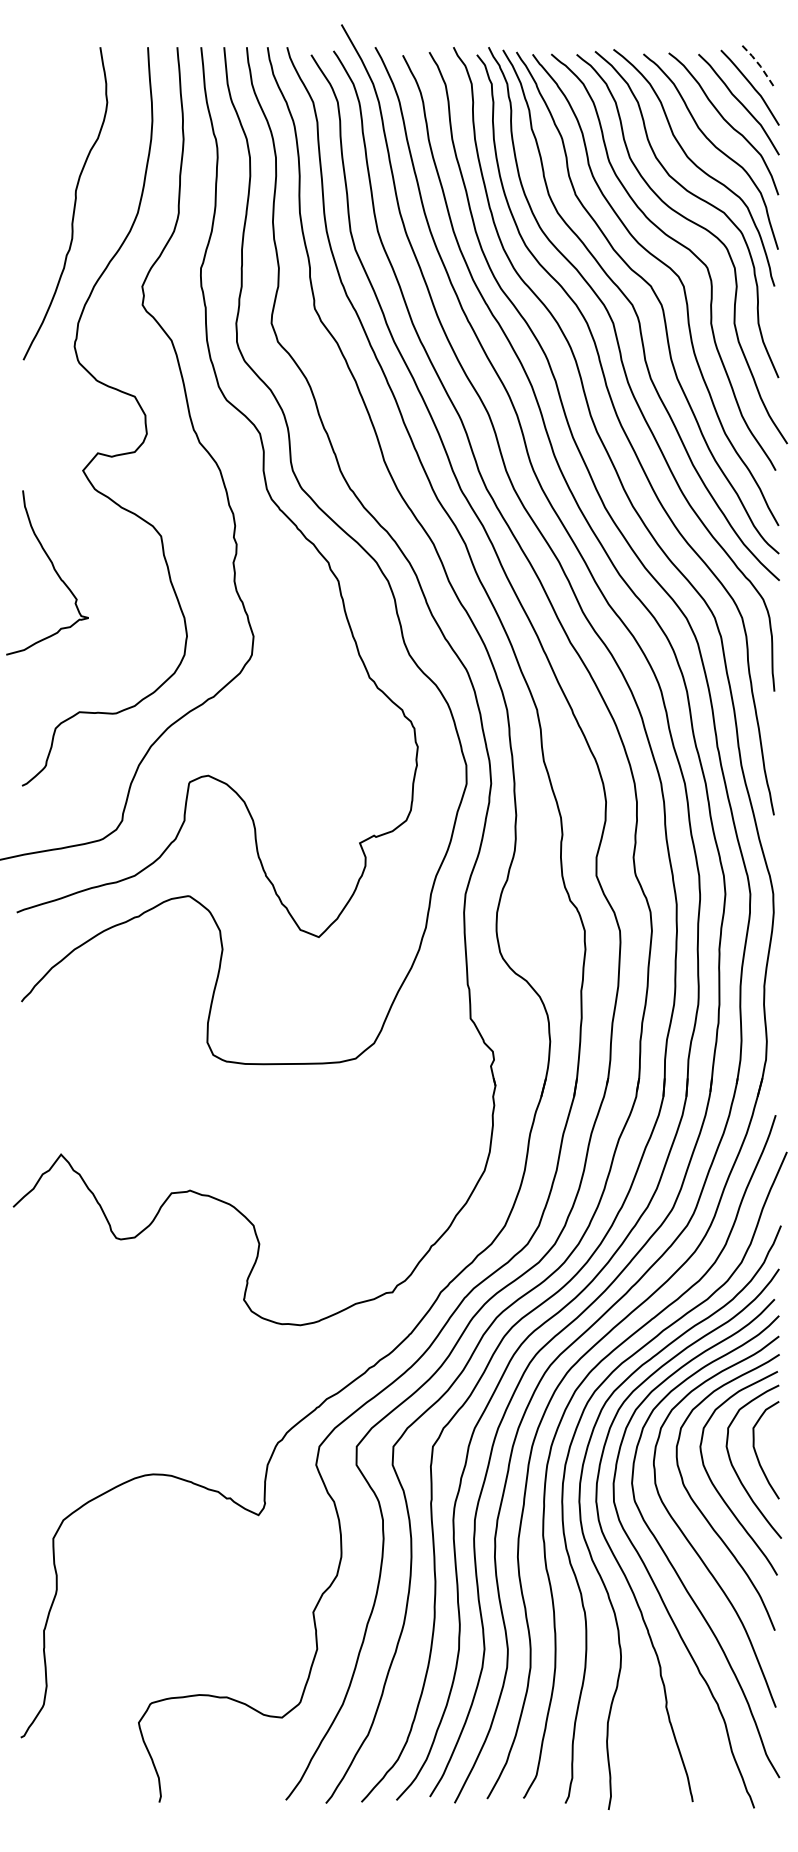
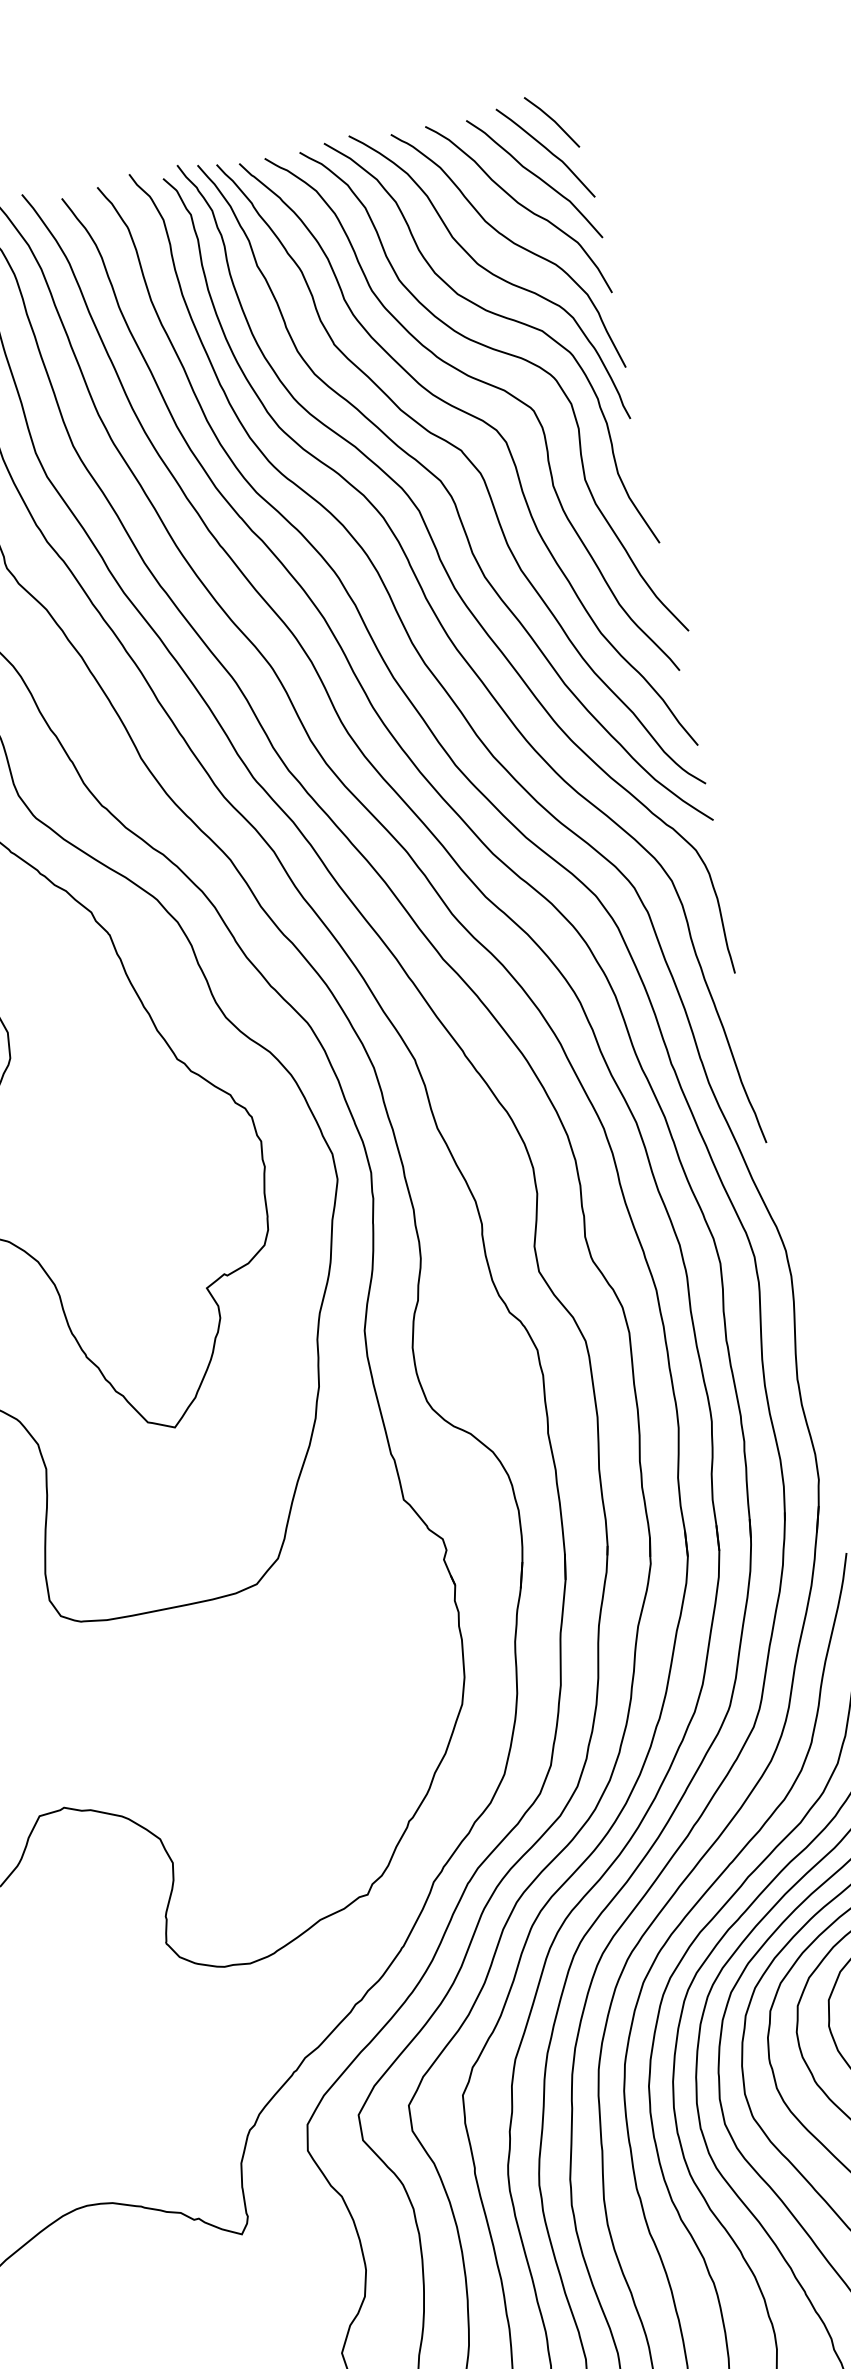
line: (760, 65) -> (554, 119), dashed -> solid

